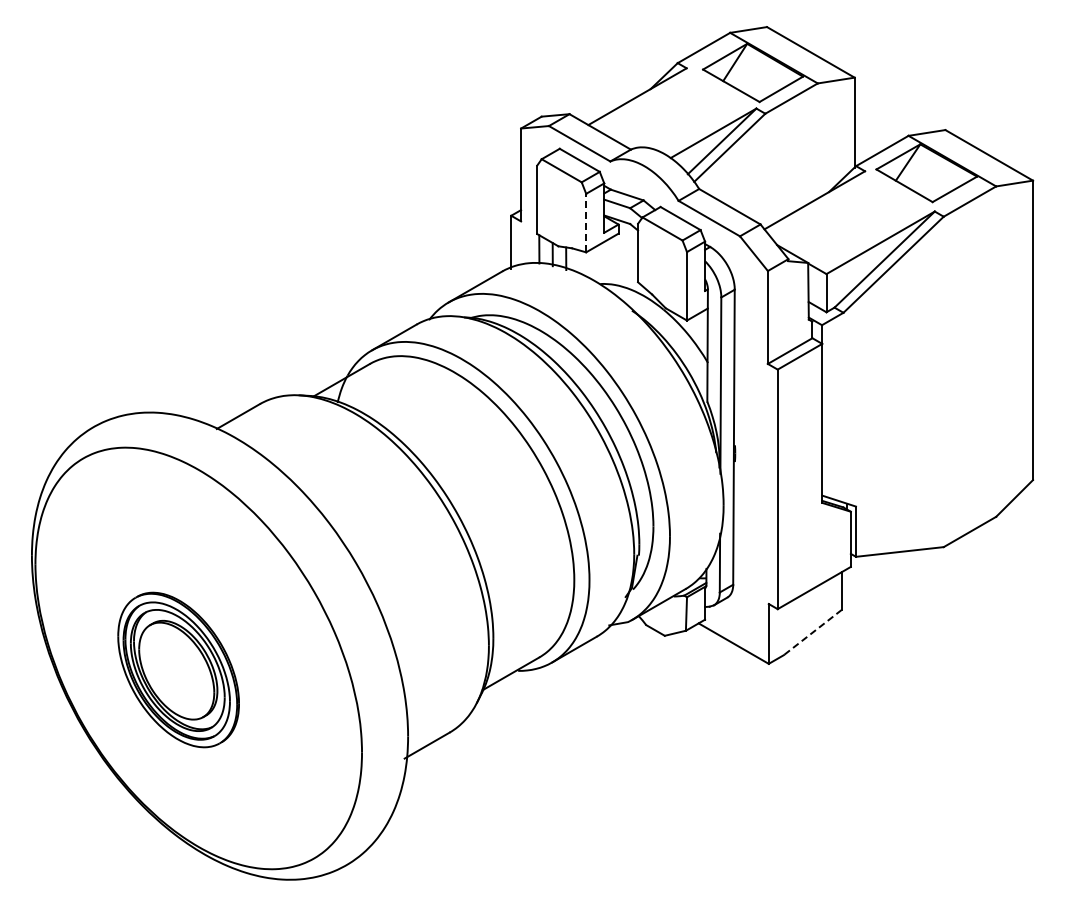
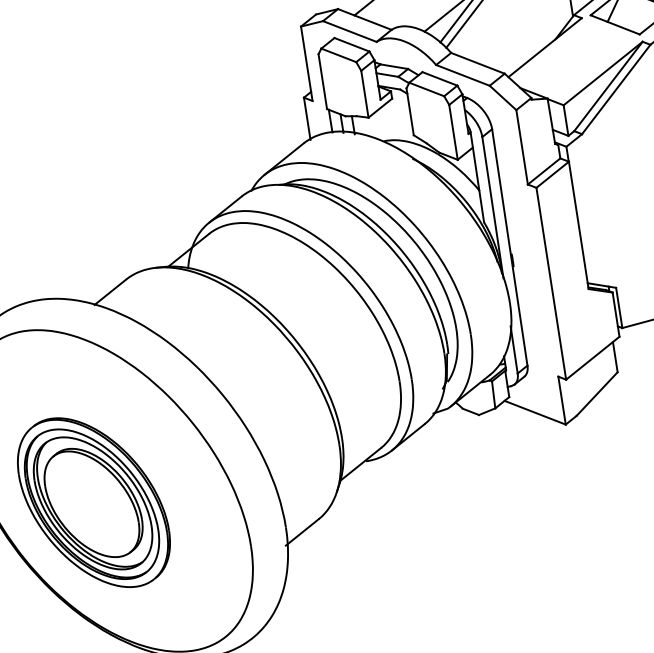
line: (586, 222) -> (365, 93), dashed -> solid
line: (812, 632) -> (596, 394), dashed -> solid
part: (178, 669) -> (93, 502), size x1.43

